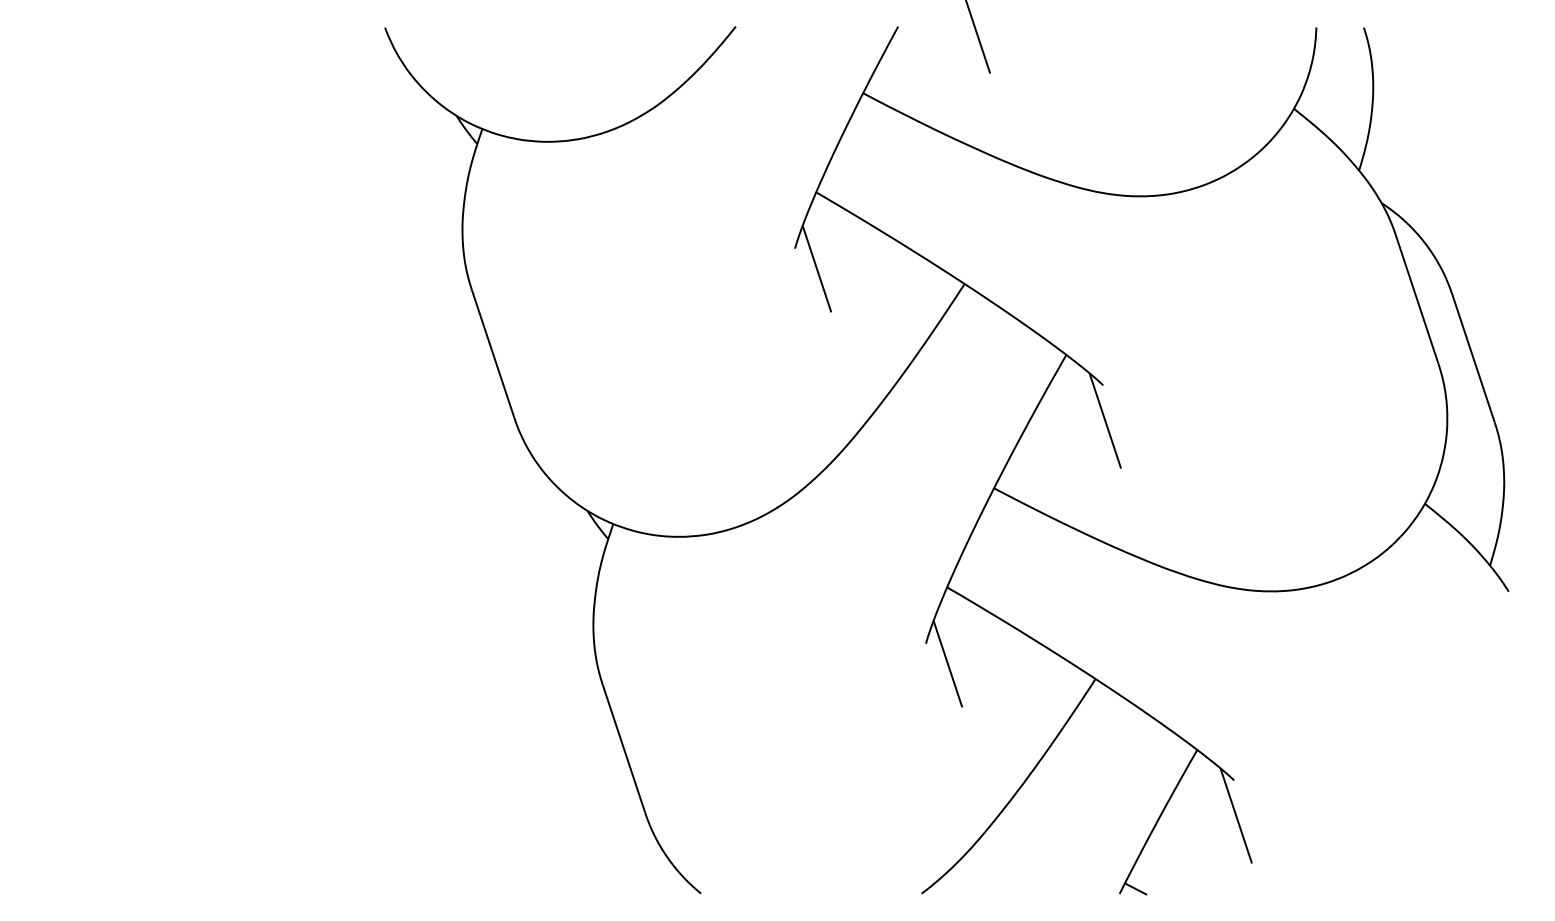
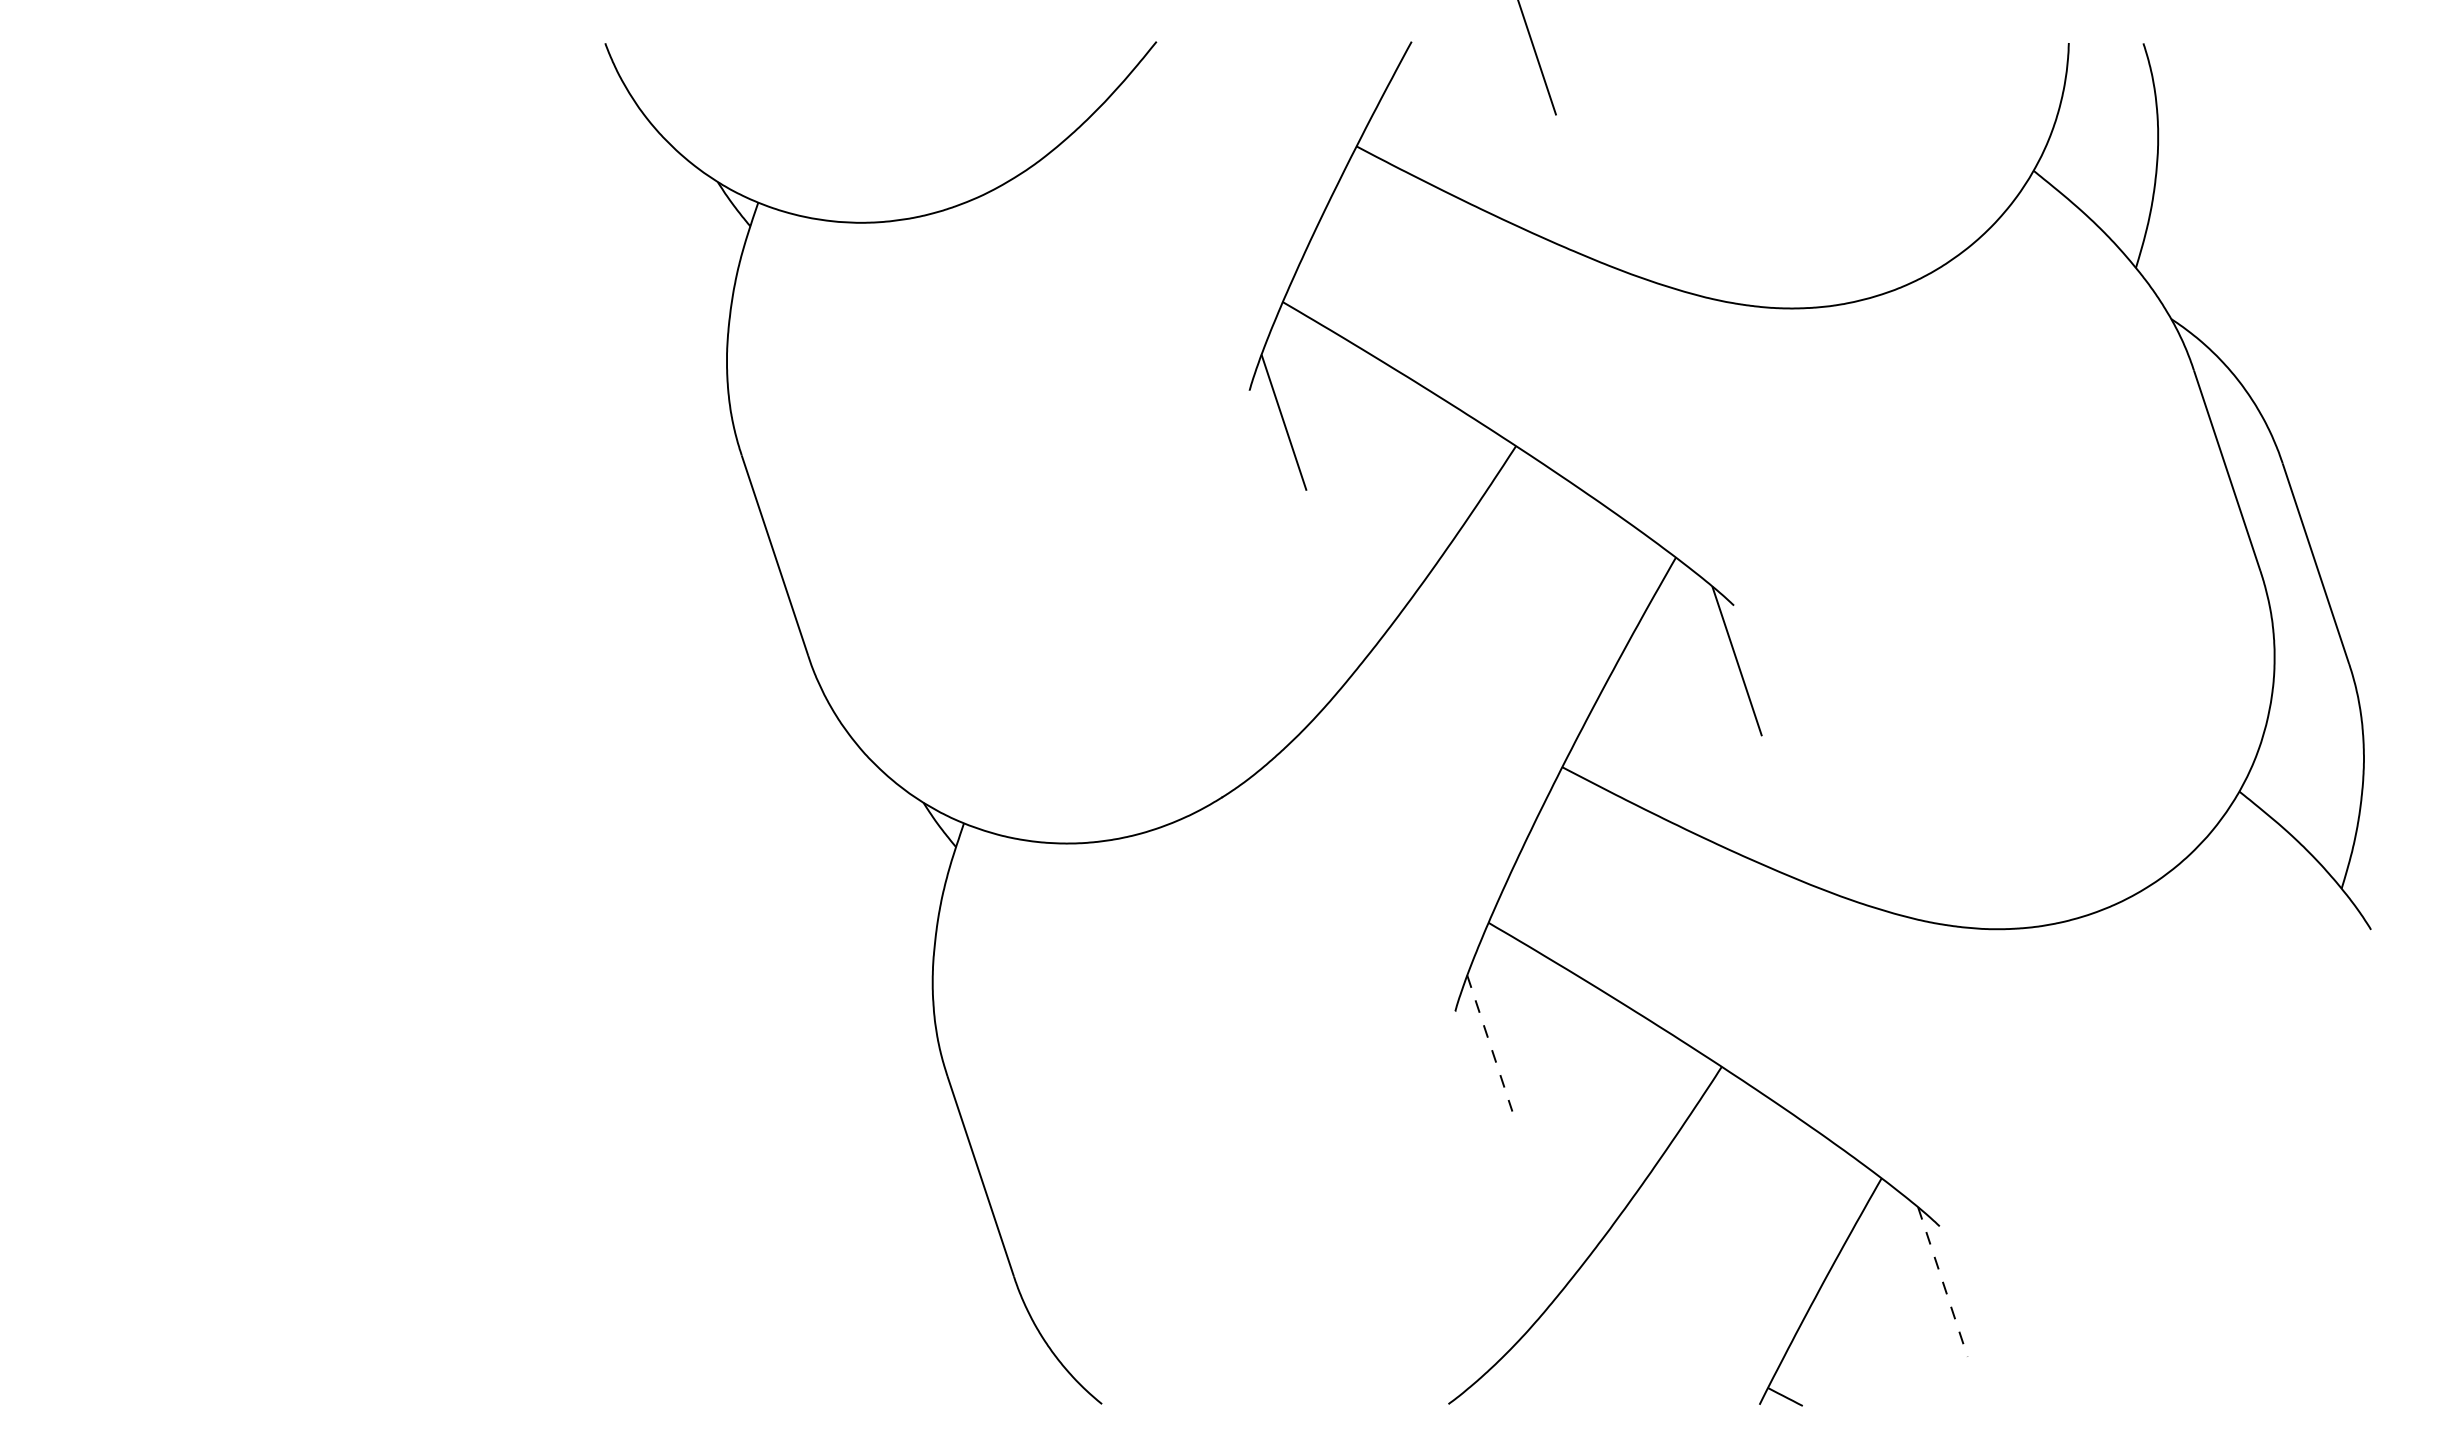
line: (947, 664) -> (1489, 1044), solid -> dashed
line: (1236, 816) -> (1943, 1282), solid -> dashed

